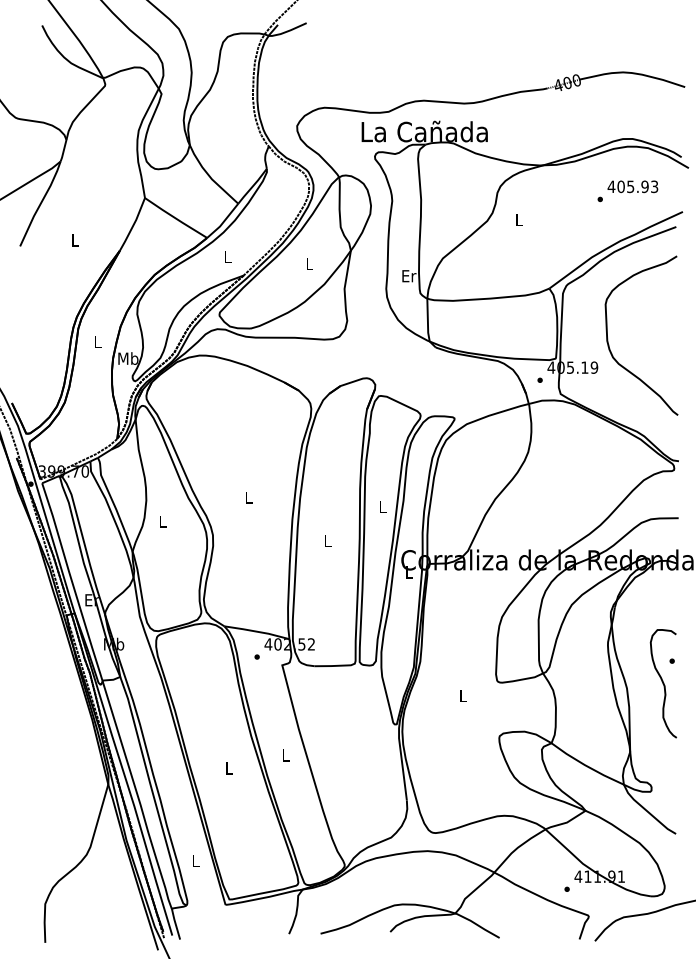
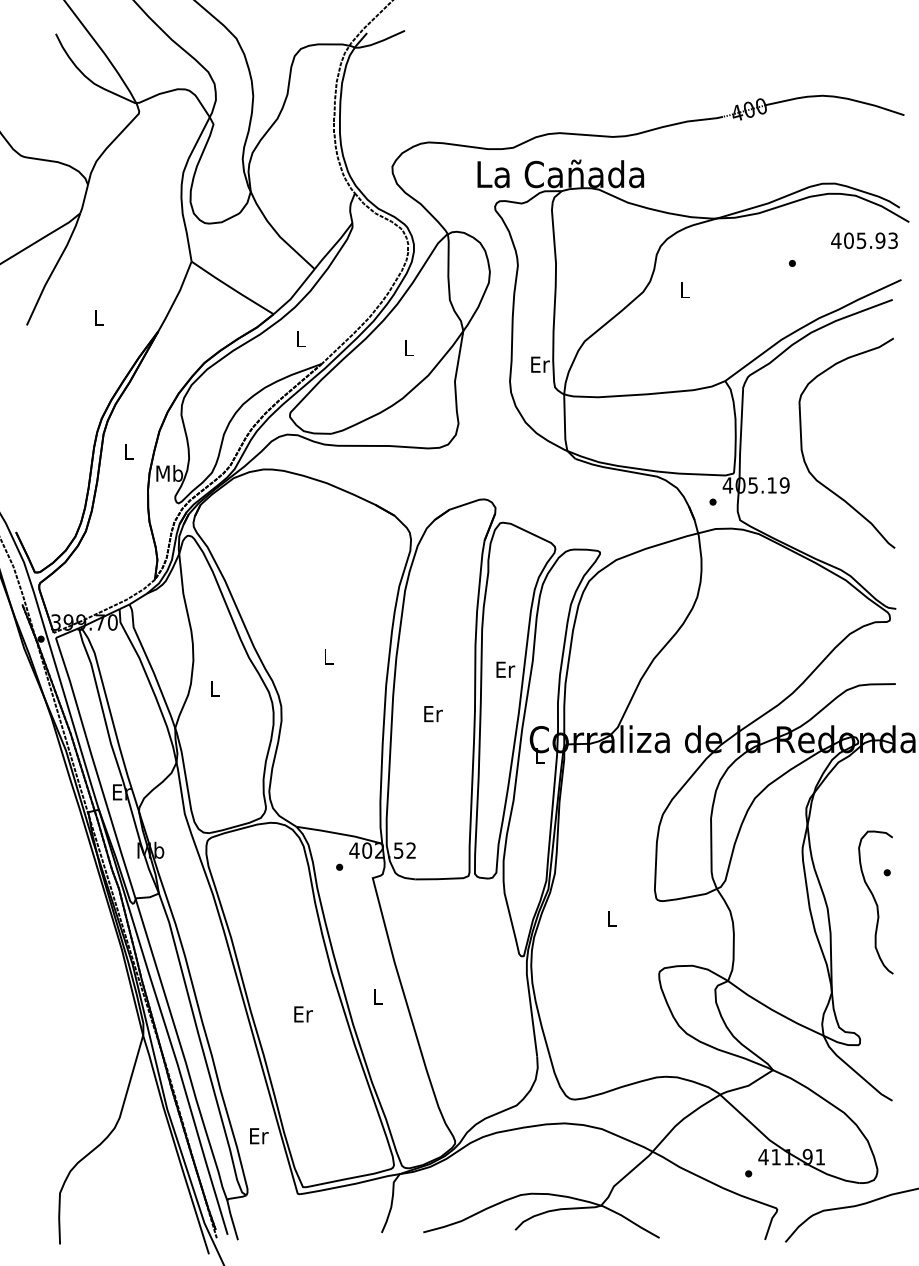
text: (632, 186) -> (864, 240), moved
text: (382, 507) -> (505, 669), L -> Er
text: (328, 541) -> (433, 714), L -> Er
text: (229, 768) -> (303, 1014), L -> Er
text: (196, 861) -> (259, 1136), L -> Er

